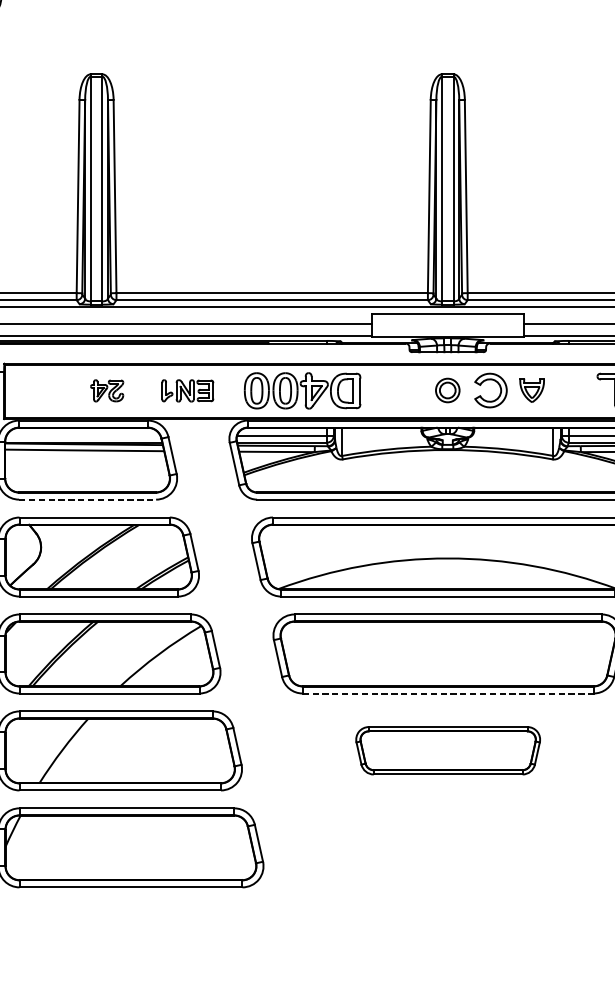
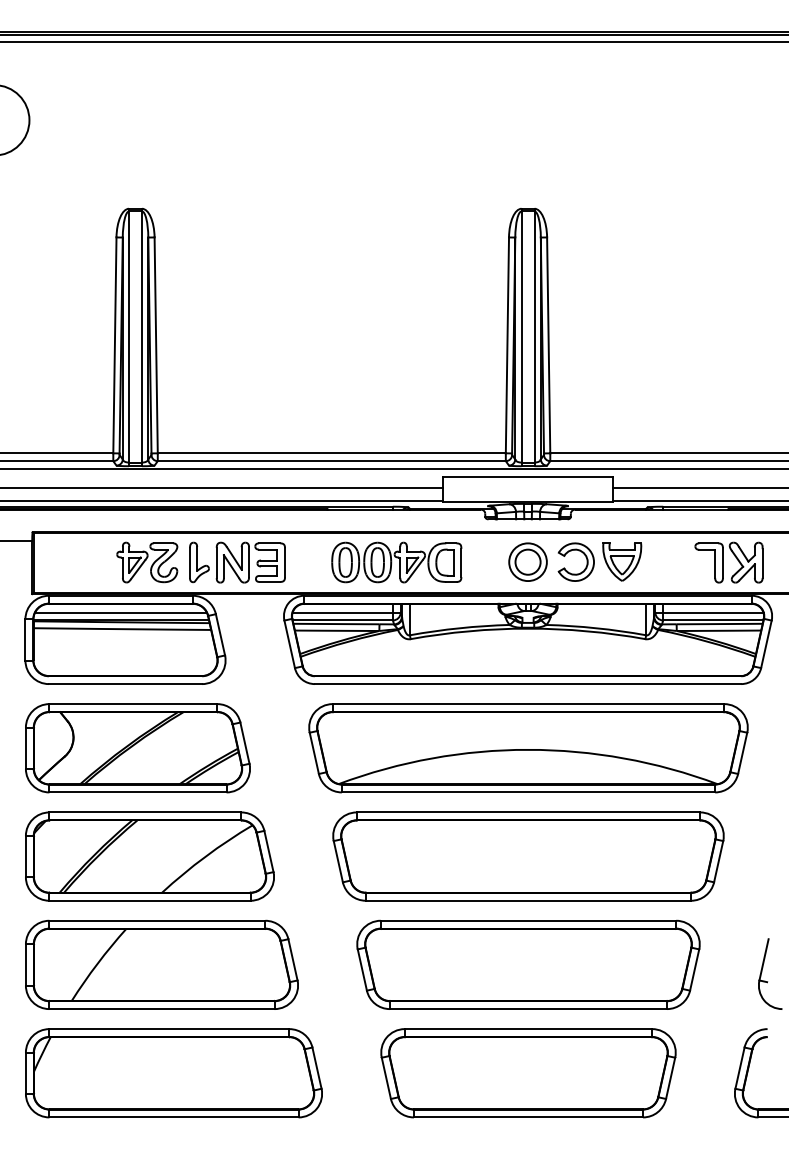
part: (447, 389) -> (527, 561), size x1.43
part: (532, 389) -> (622, 561), size x1.43
part: (107, 390) -> (147, 562), size x1.67
part: (187, 390) -> (237, 562), size x1.67
part: (302, 390) -> (396, 562), moved
line: (83, 435) -> (120, 612), added
line: (87, 499) -> (125, 684), dashed -> solid
line: (448, 693) -> (528, 900), dashed -> solid
part: (448, 750) -> (528, 964), size x1.67
part: (448, 848) -> (528, 1073), added

